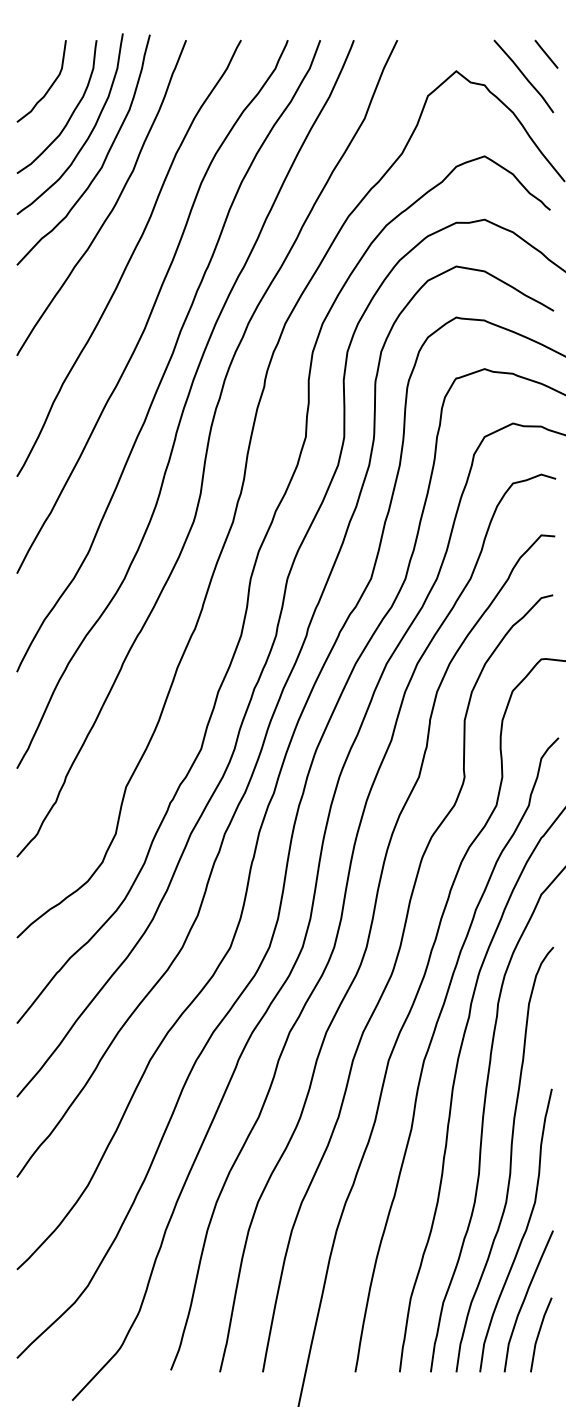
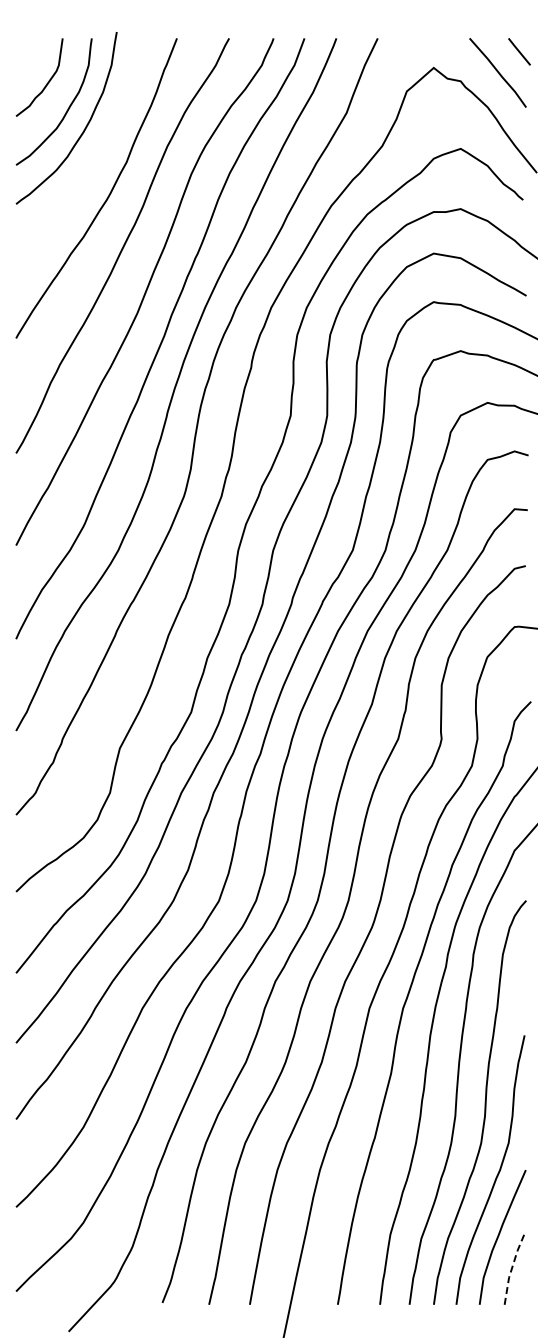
curve: (103, 160) -> (98, 152), removed
line: (538, 1334) -> (511, 1268), solid -> dashed

